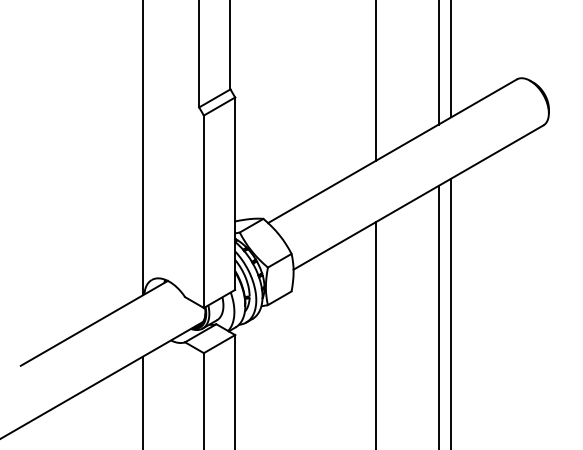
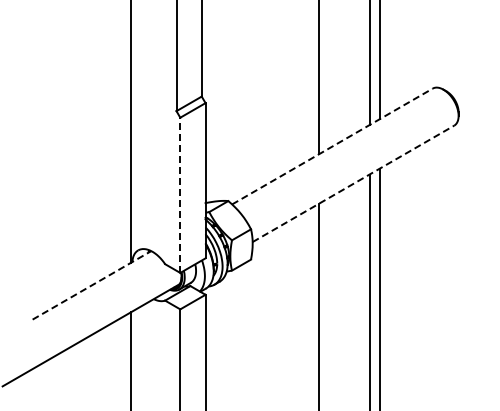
line: (392, 151) -> (332, 146), solid -> dashed
line: (418, 197) -> (353, 183), solid -> dashed
line: (204, 211) -> (180, 195), solid -> dashed
line: (95, 323) -> (92, 285), solid -> dashed

